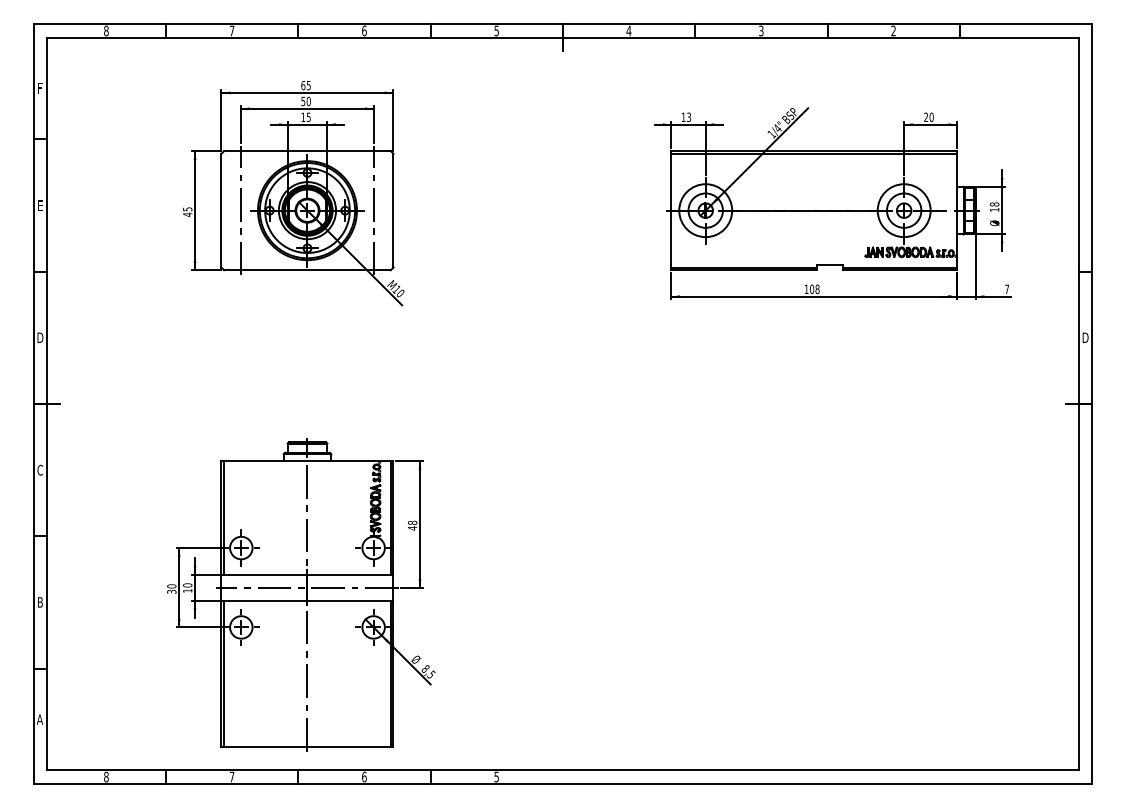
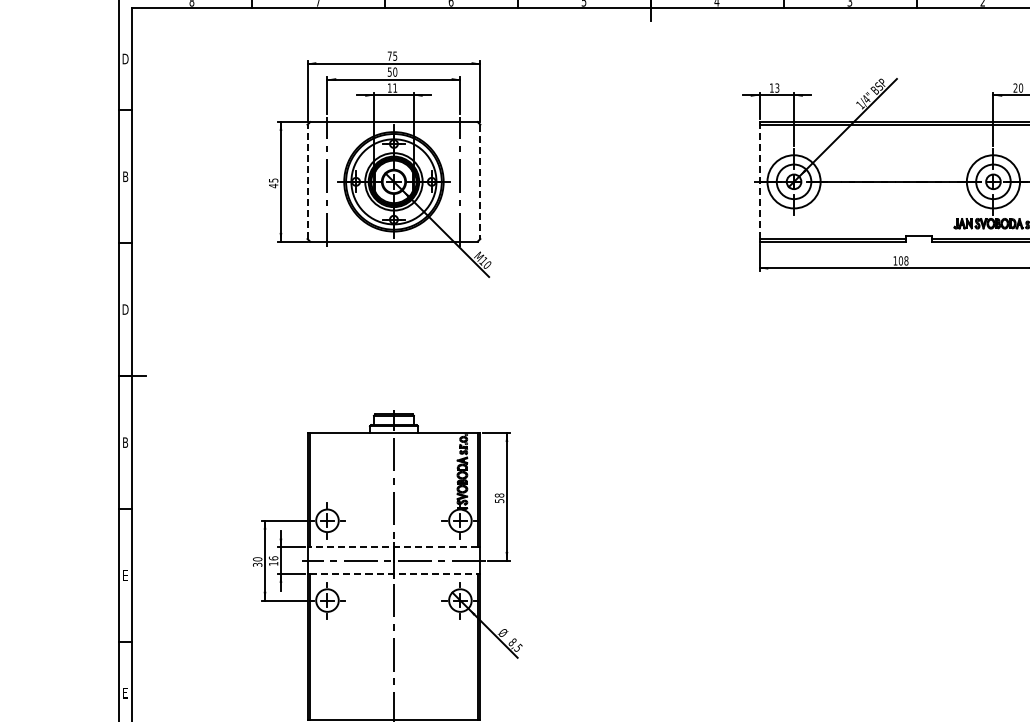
text: (303, 85) -> (389, 56), 65 -> 75
text: (40, 88) -> (125, 59), F -> D
text: (308, 117) -> (394, 88), 15 -> 11
text: (40, 205) -> (125, 176), E -> B
line: (221, 210) -> (307, 181), solid -> dashed
line: (393, 210) -> (480, 181), solid -> dashed
line: (671, 210) -> (759, 181), solid -> dashed
text: (40, 469) -> (125, 441), C -> B
text: (412, 528) -> (499, 501), 48 -> 58
line: (306, 574) -> (392, 547), solid -> dashed
text: (187, 585) -> (273, 558), 10 -> 16
line: (307, 600) -> (393, 573), solid -> dashed
text: (40, 602) -> (125, 575), B -> E
text: (39, 719) -> (124, 693), A -> E

